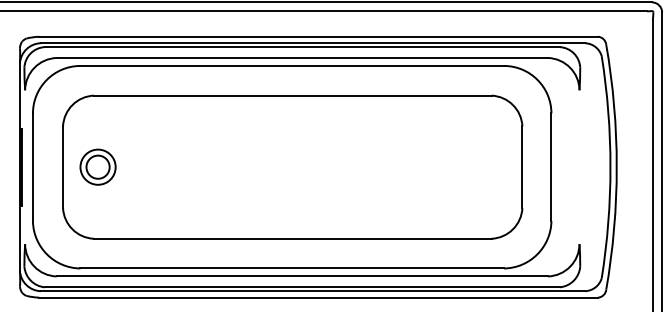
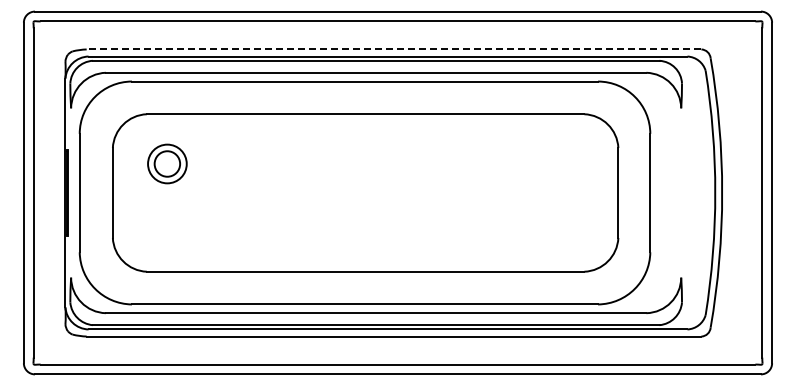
line: (318, 36) -> (393, 49), solid -> dashed
part: (98, 166) -> (167, 163), moved

